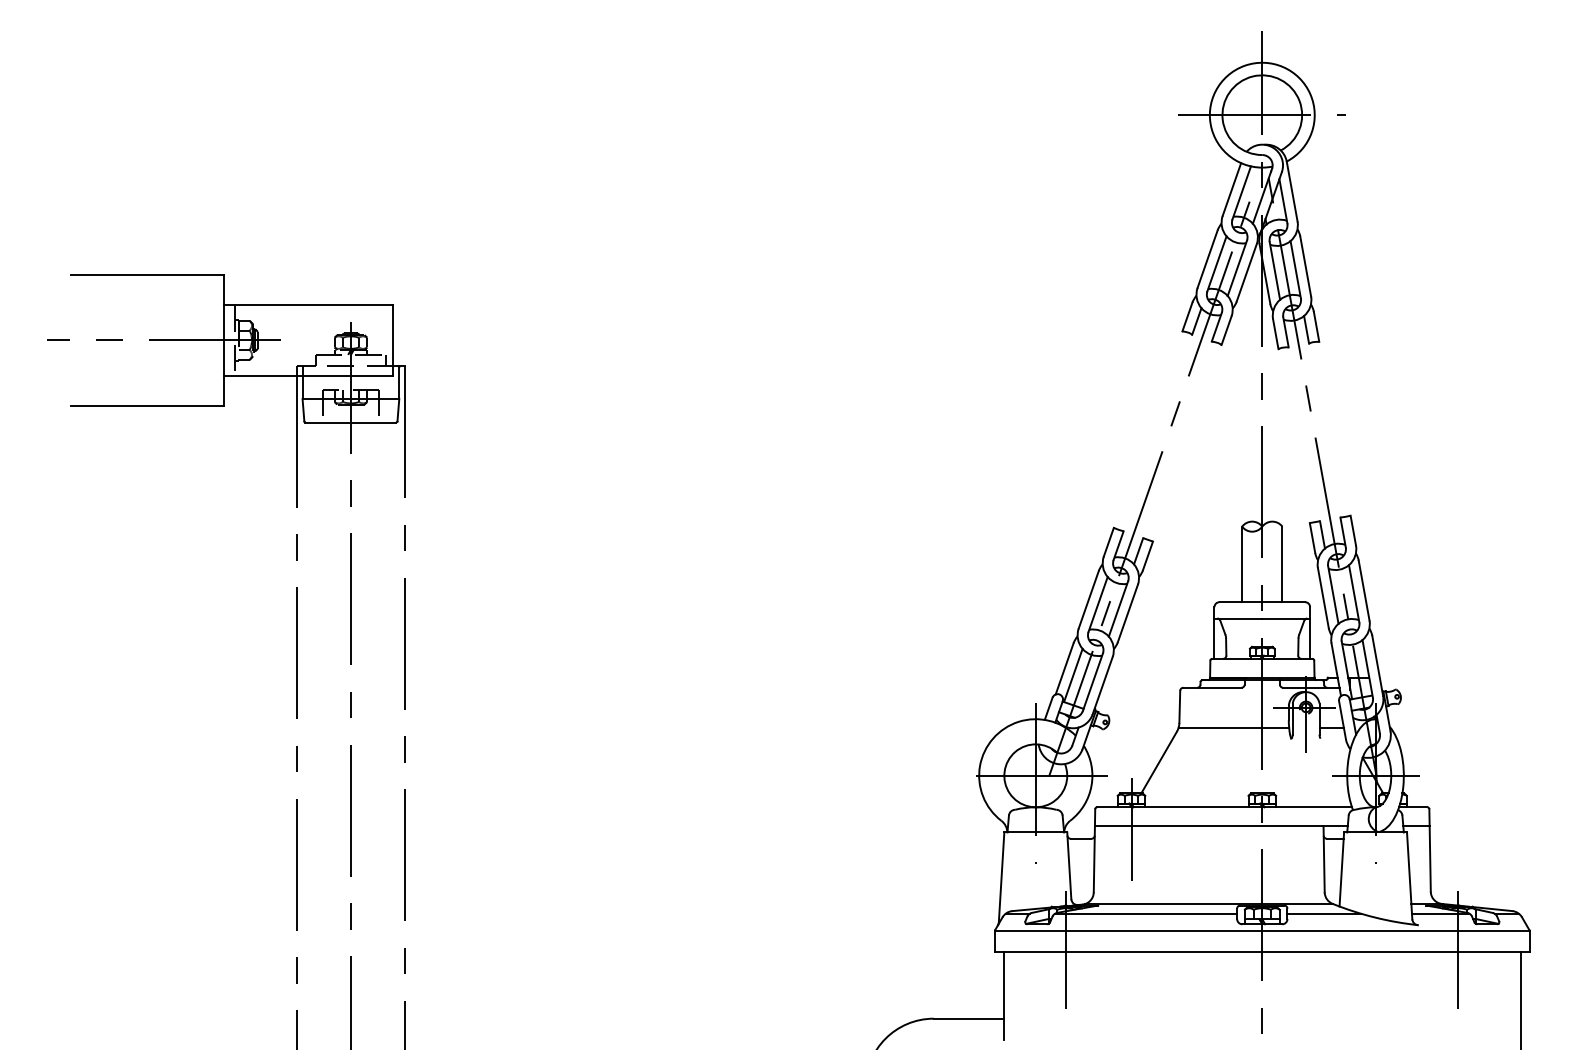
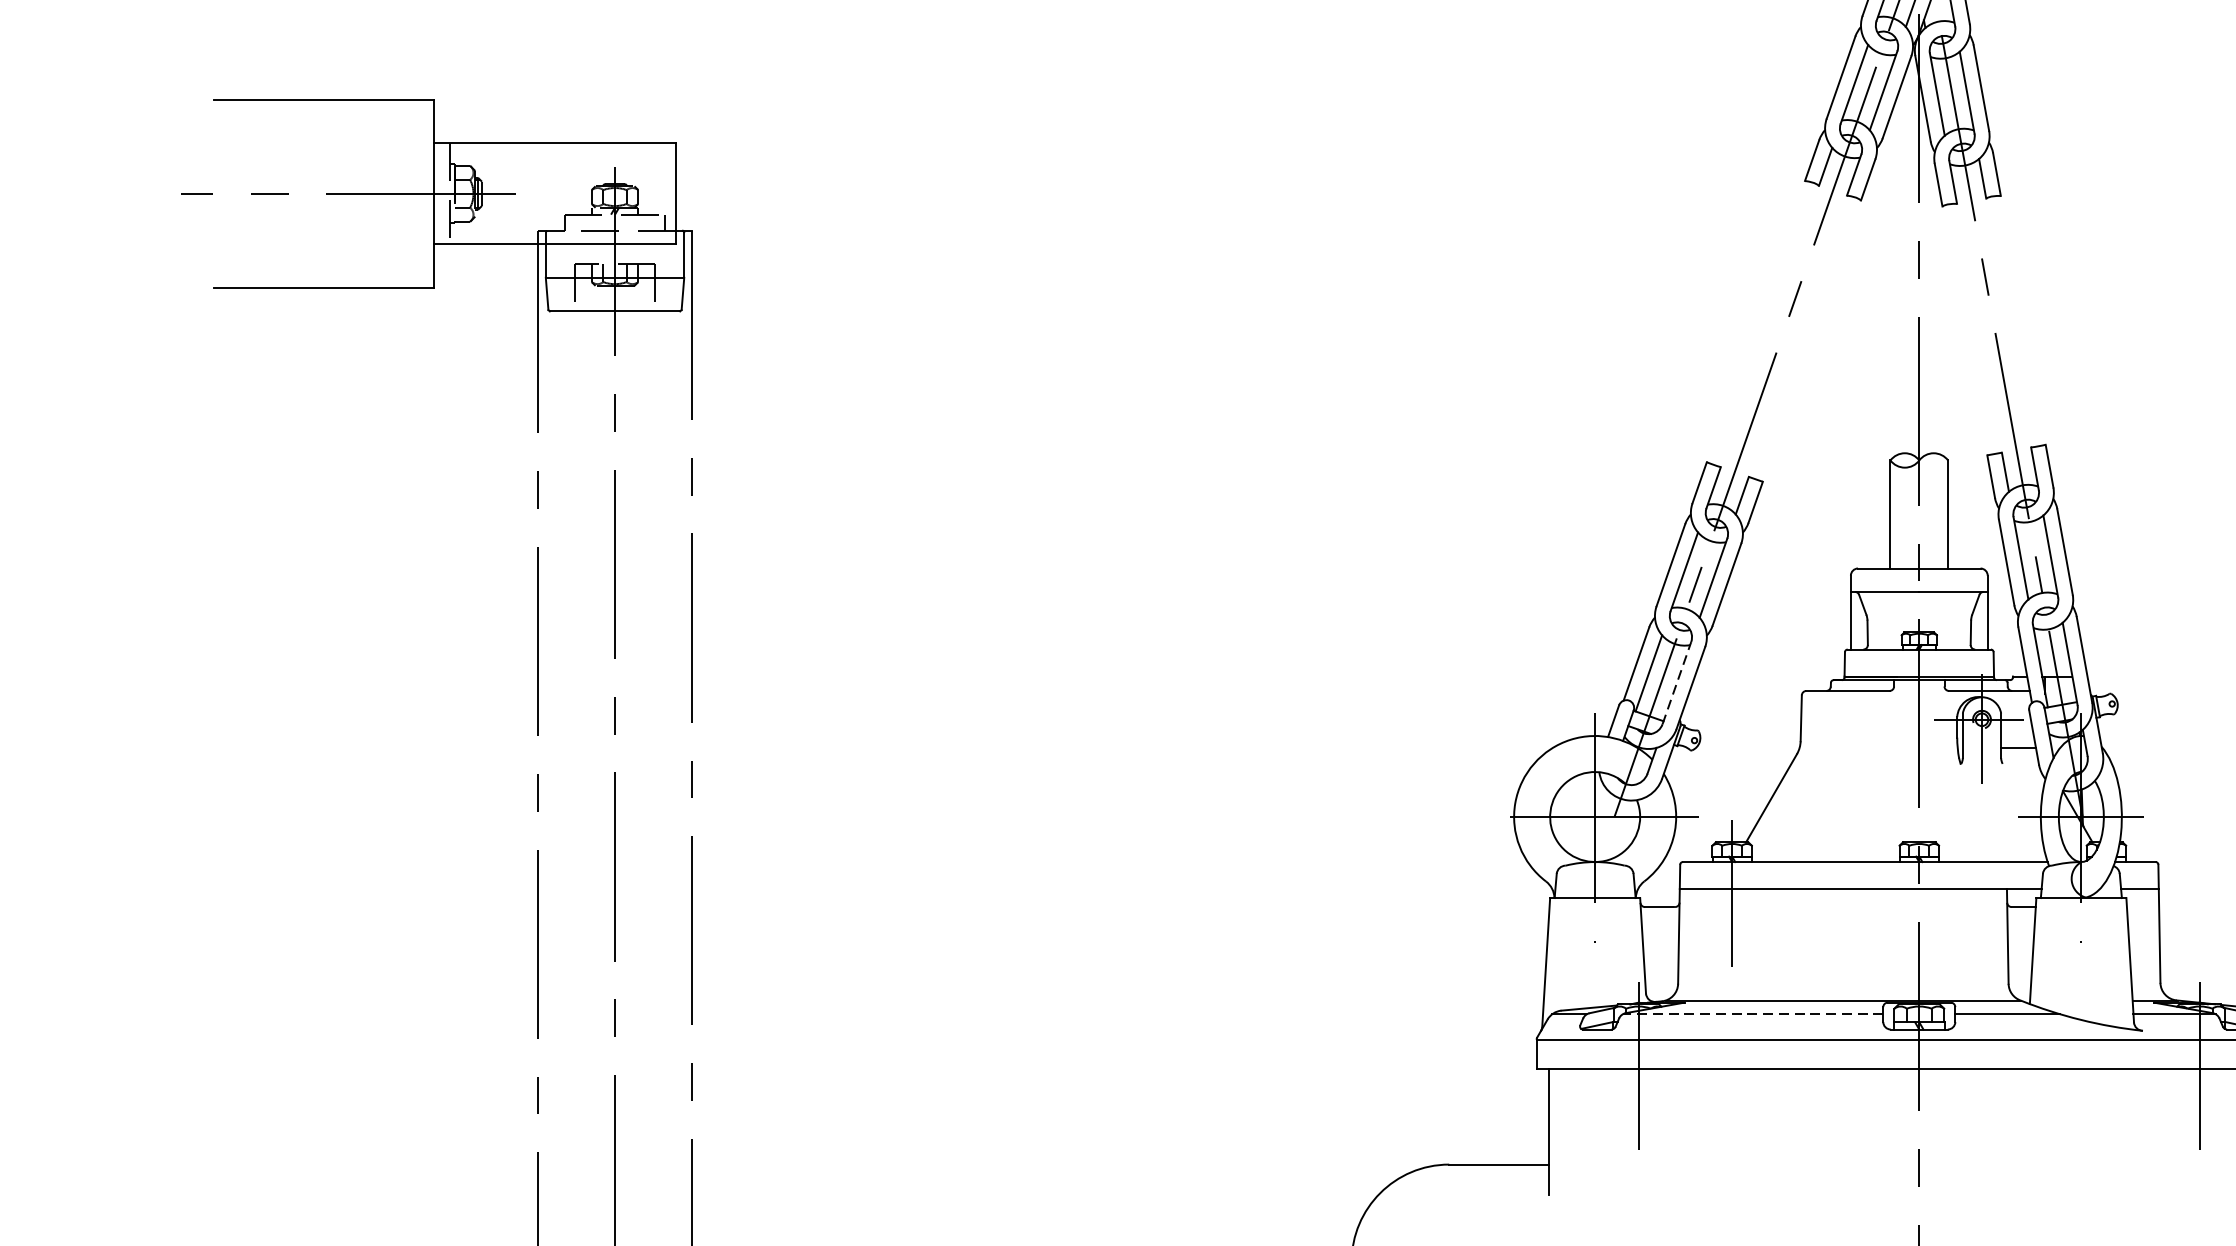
line: (1093, 681) -> (1677, 682), solid -> dashed
line: (1233, 727) -> (1878, 747), removed
line: (1146, 913) -> (1753, 1014), solid -> dashed

